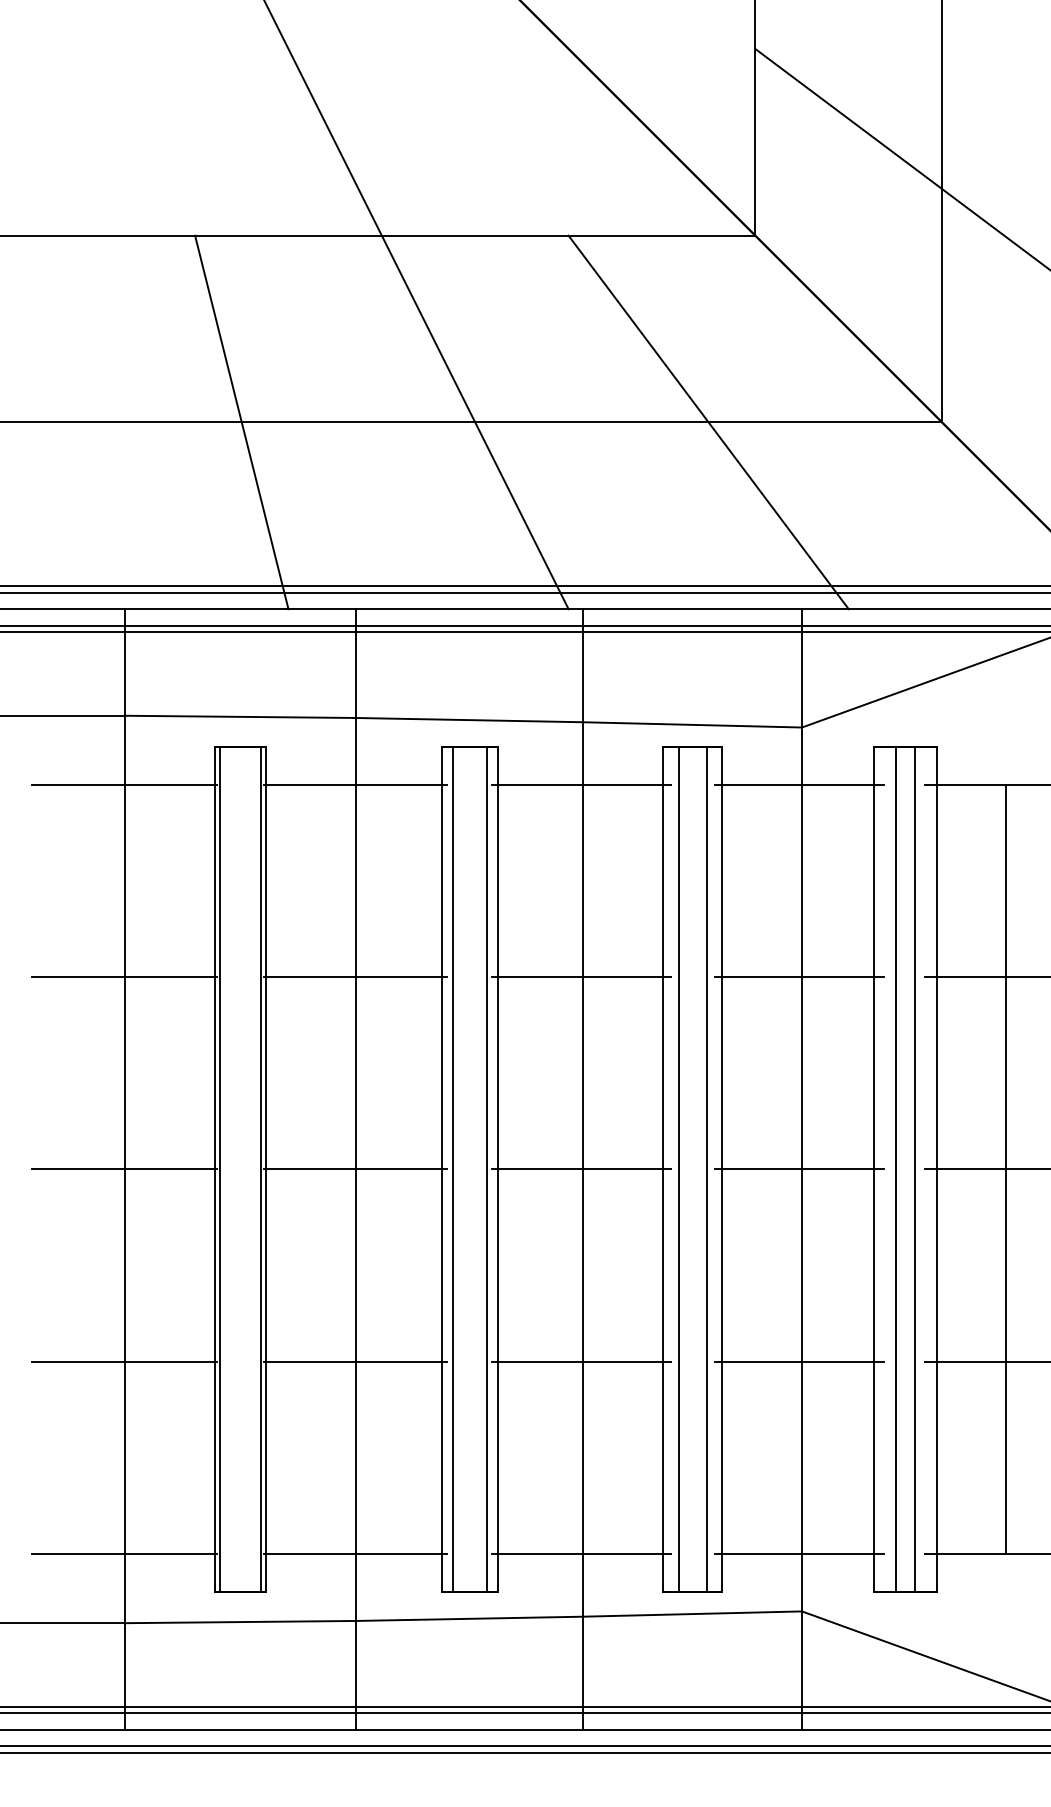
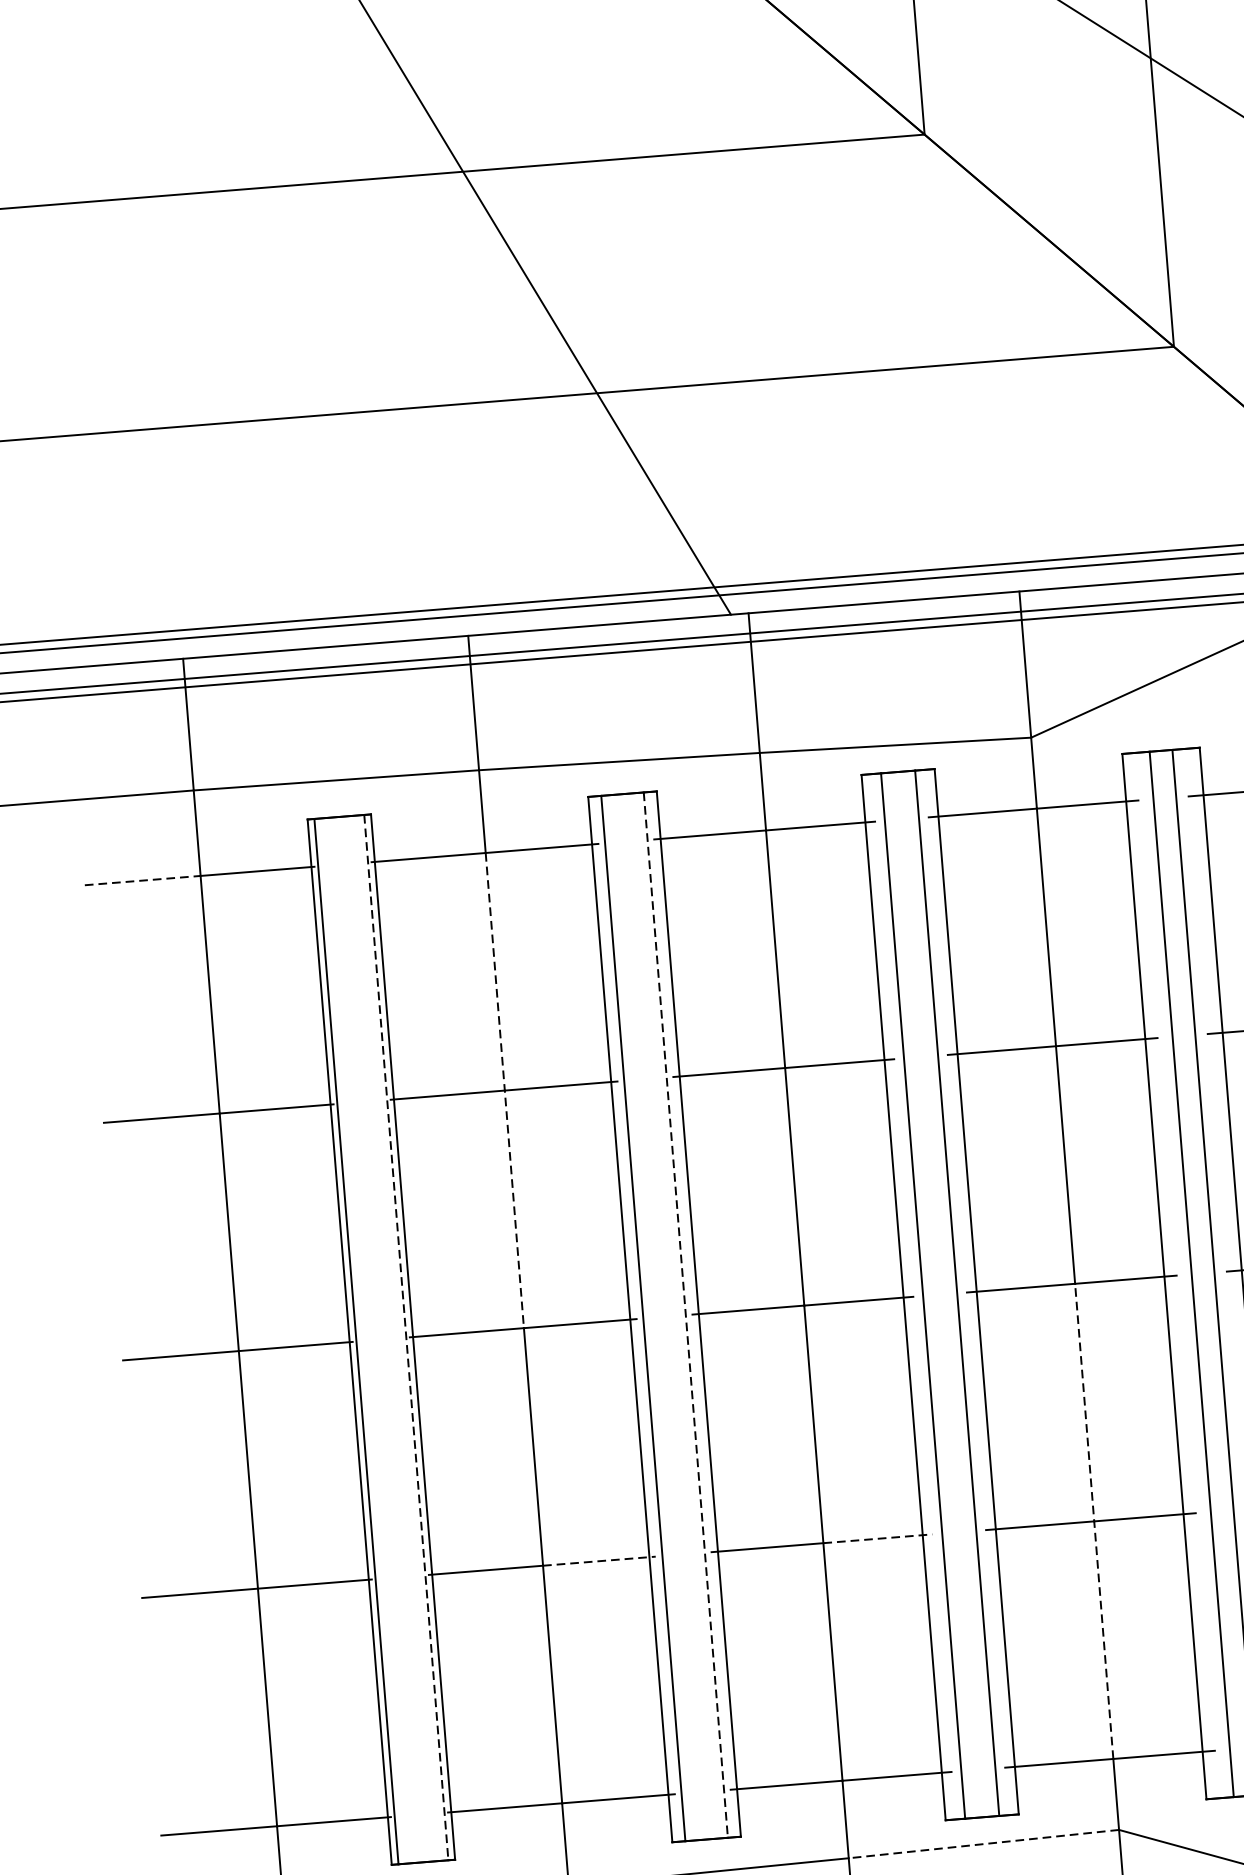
line: (241, 422) -> (308, 416), removed
line: (708, 422) -> (885, 370), removed
line: (78, 784) -> (142, 880), solid -> dashed
line: (355, 977) -> (504, 1090), solid -> dashed
line: (260, 1169) -> (405, 1337), solid -> dashed
line: (487, 1169) -> (686, 1315), solid -> dashed
line: (401, 1361) -> (599, 1560), solid -> dashed
line: (627, 1361) -> (878, 1538), solid -> dashed
line: (802, 1361) -> (1094, 1521), solid -> dashed
line: (692, 1614) -> (984, 1844), solid -> dashed

